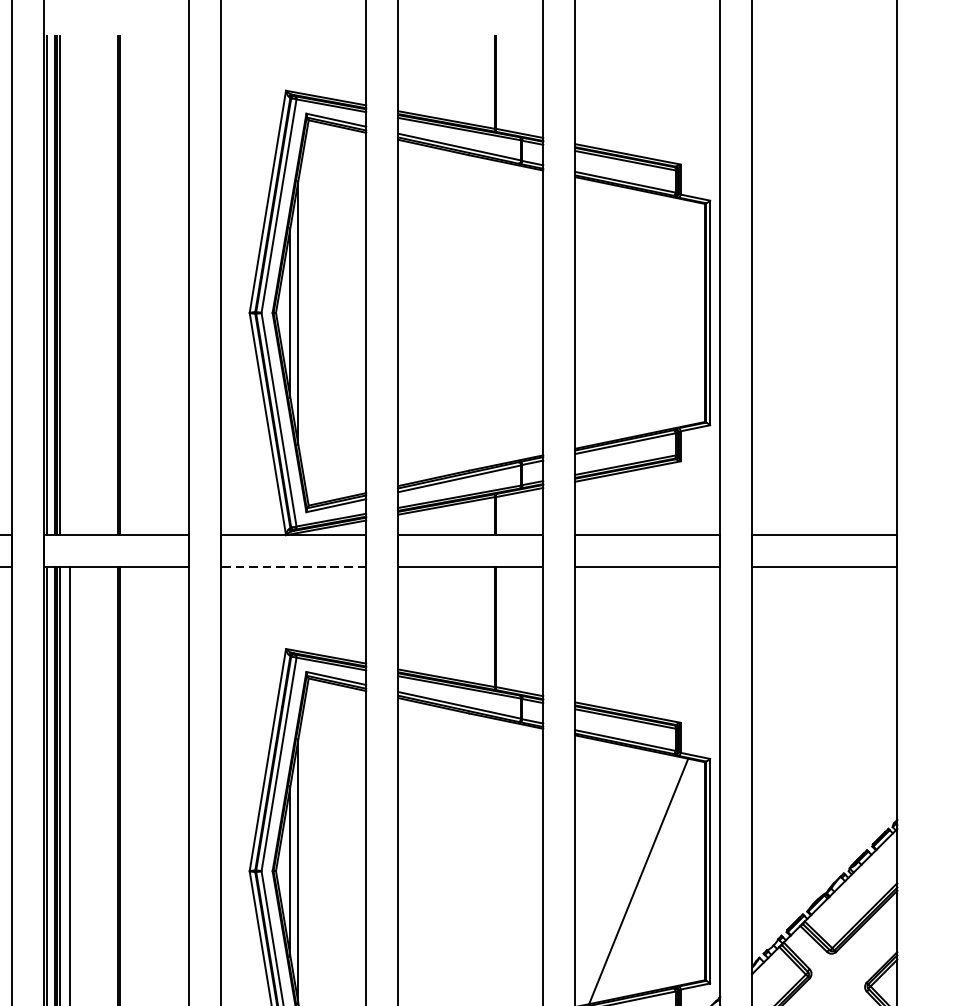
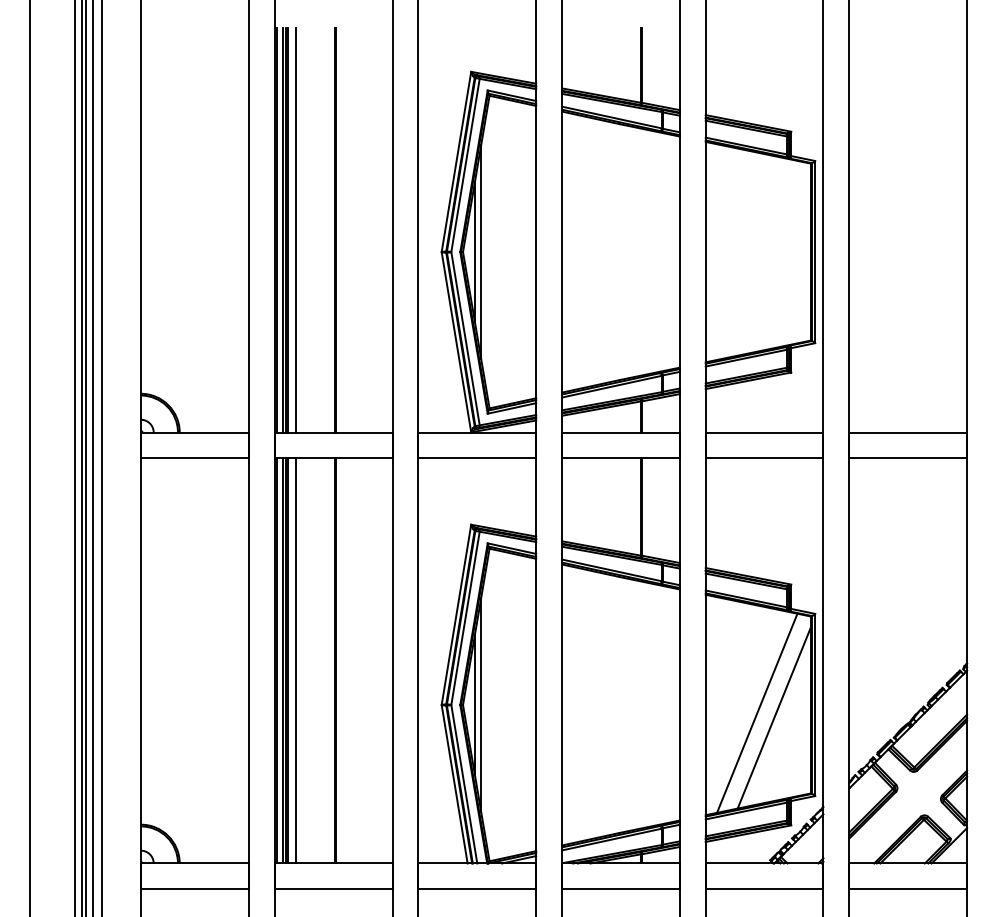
line: (70, 285) -> (296, 229), added
line: (293, 567) -> (477, 458), dashed -> solid
line: (659, 886) -> (774, 717), added

